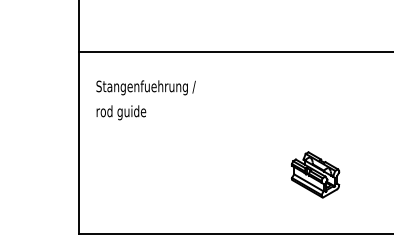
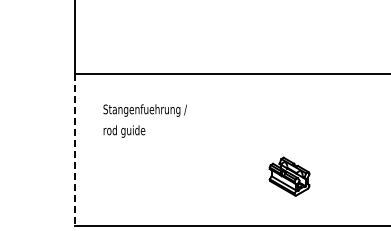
text: (145, 99) -> (144, 120), moved
line: (79, 143) -> (75, 150), solid -> dashed
part: (315, 174) -> (289, 176), moved

